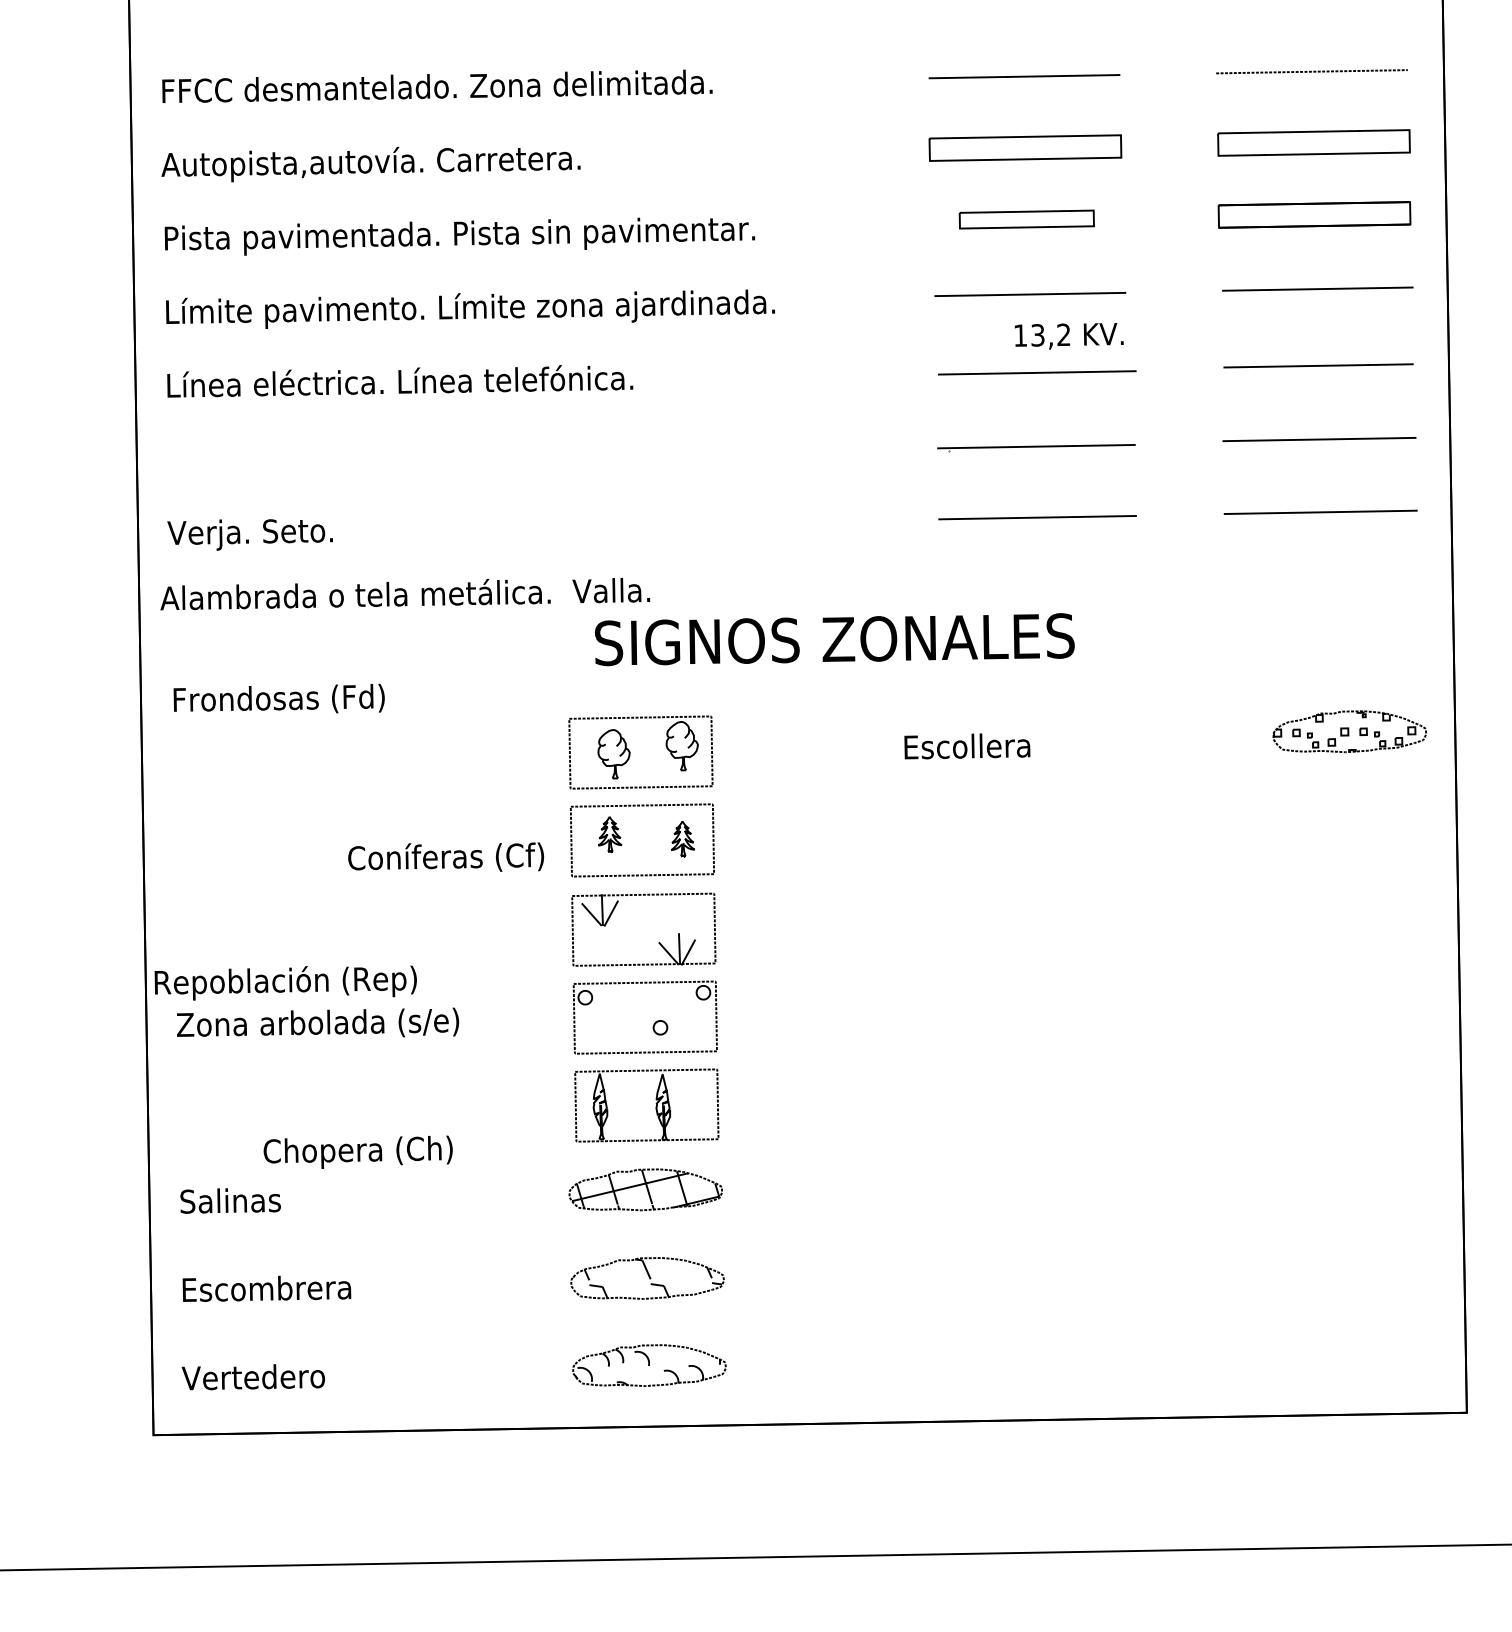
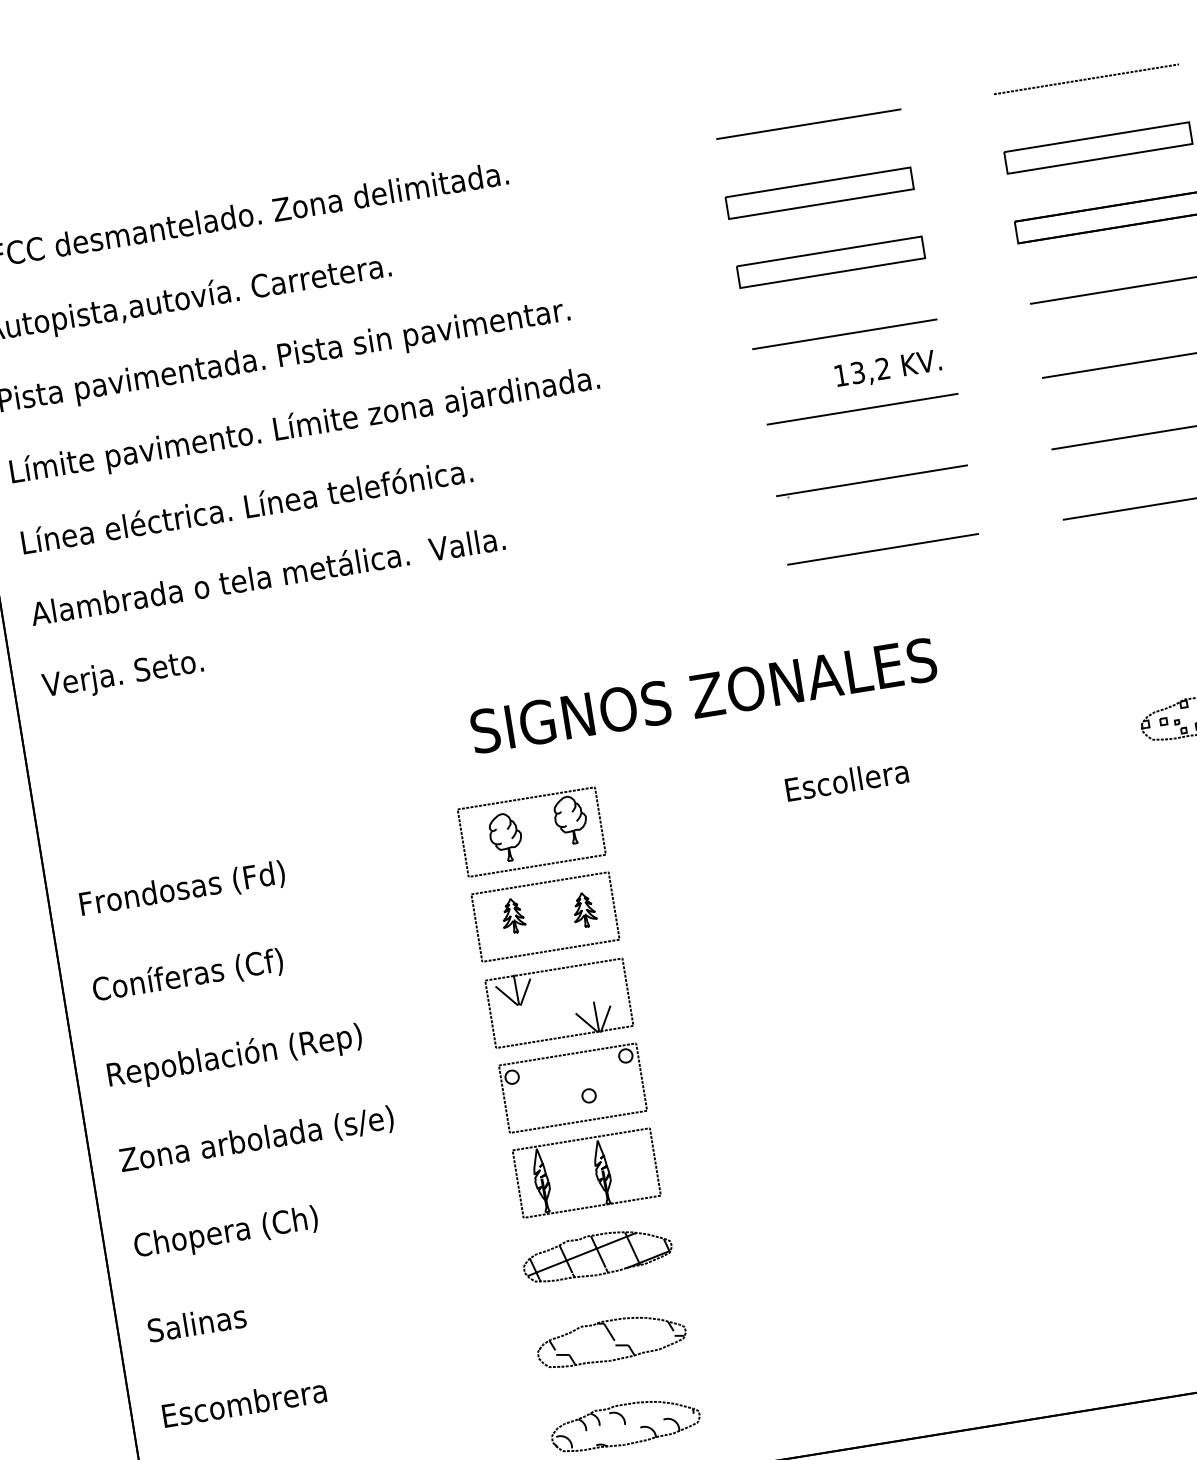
part: (1026, 219) -> (830, 262), size x1.43
text: (405, 594) -> (268, 576), moved
text: (278, 698) -> (181, 888), moved
text: (445, 856) -> (187, 974), moved
text: (285, 982) -> (234, 1056), moved
text: (357, 1151) -> (225, 1233), moved

